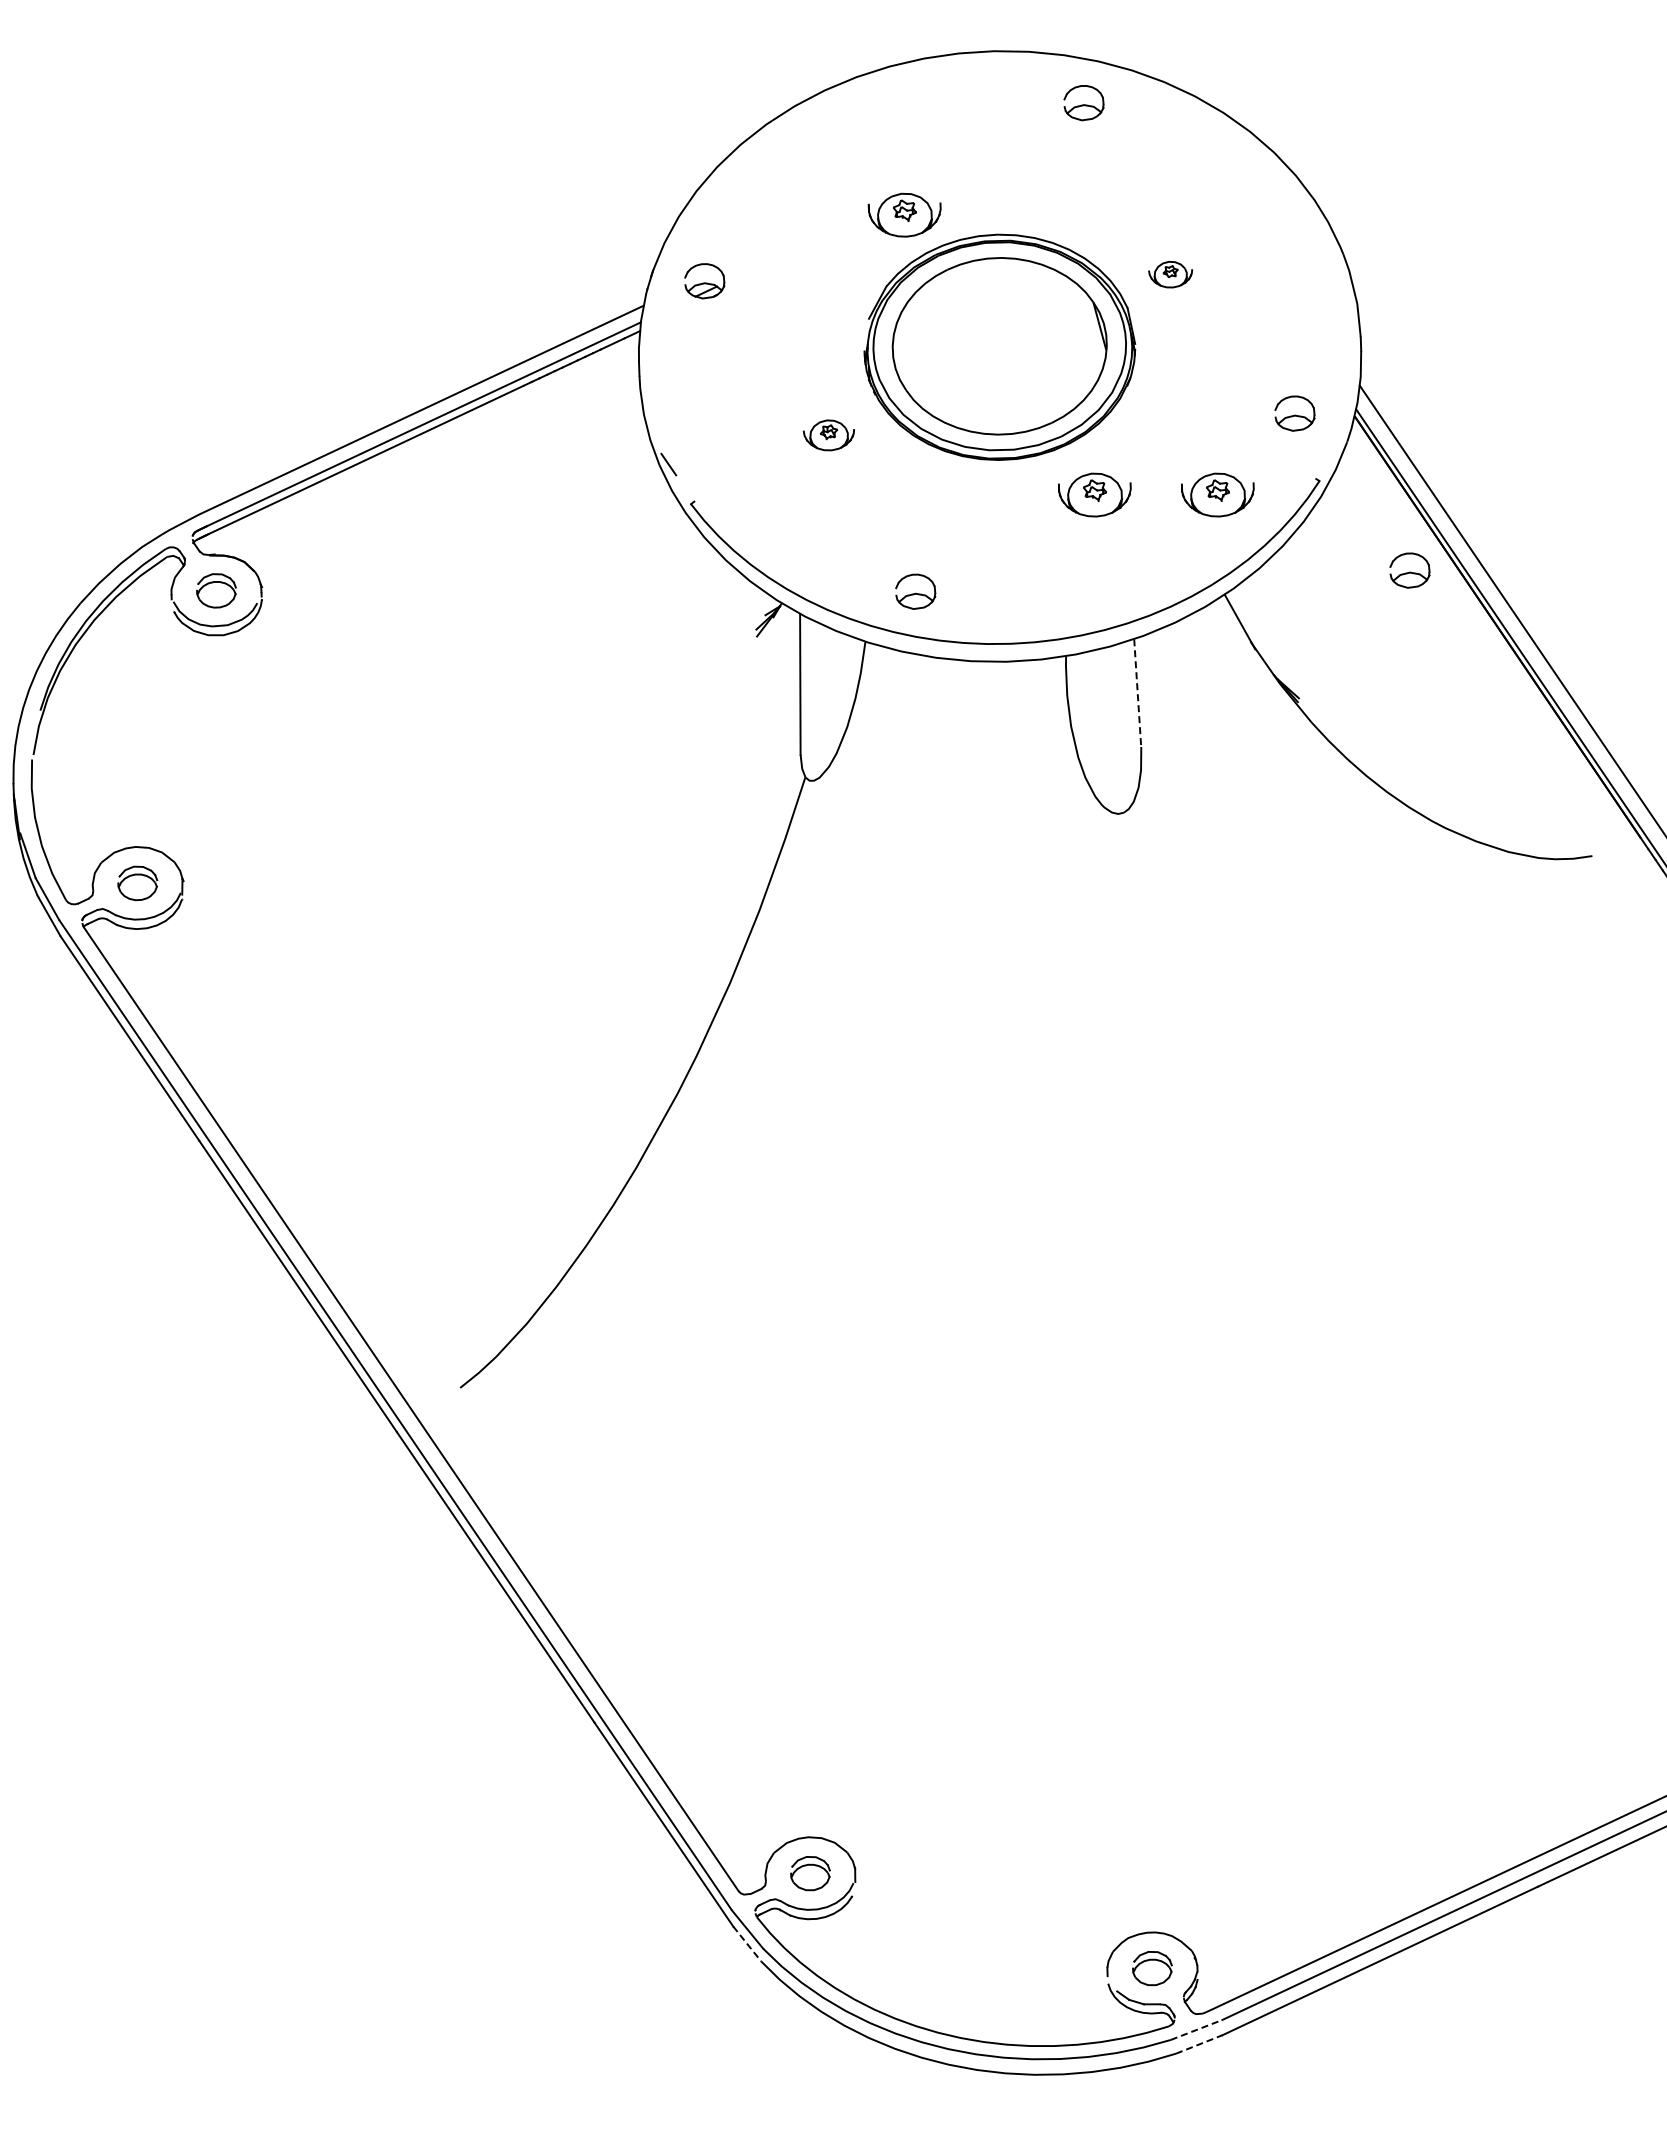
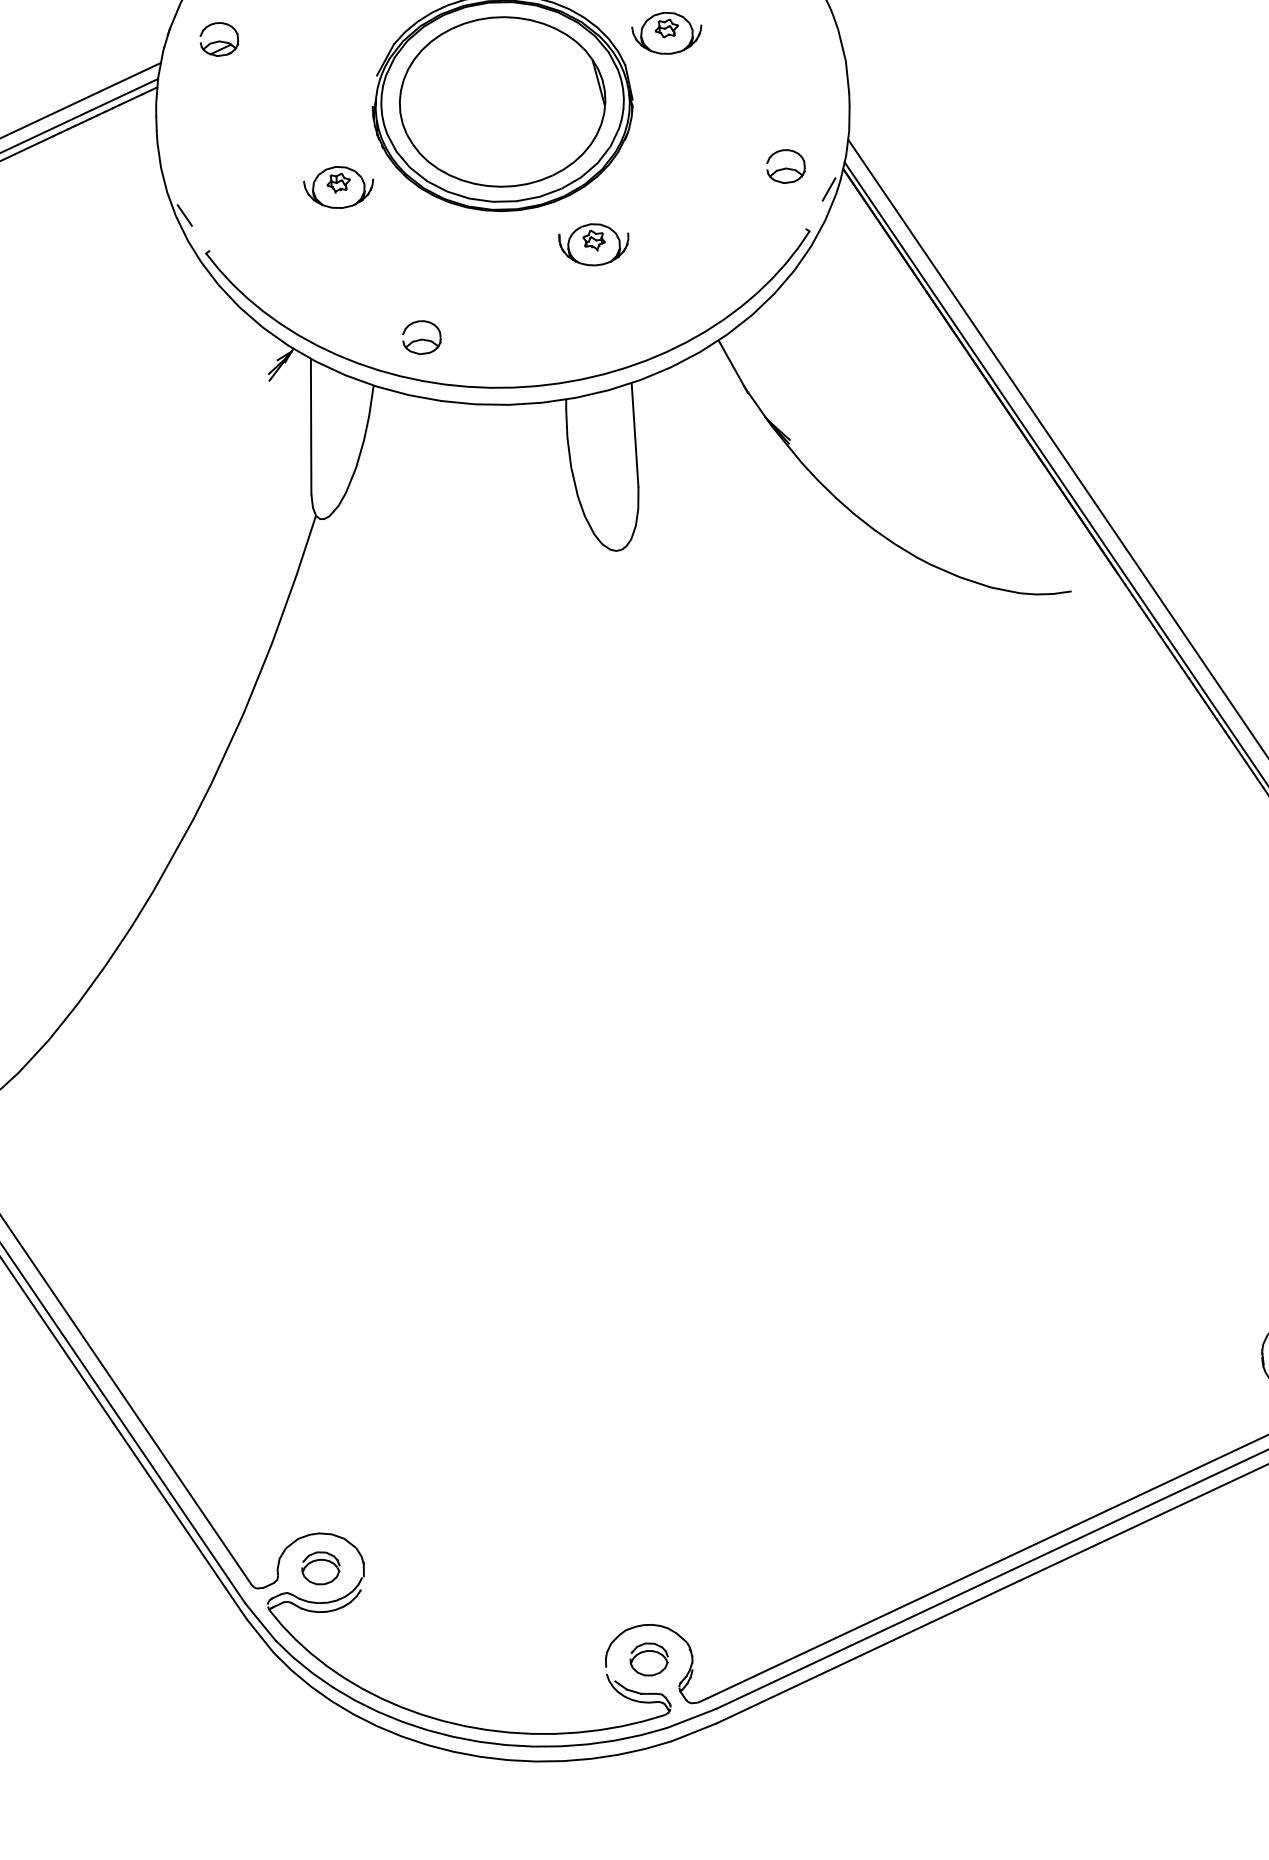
part: (1170, 274) -> (666, 33), size x1.67
part: (828, 435) -> (338, 187), size x1.43
line: (1339, 437) -> (828, 189), added
part: (1217, 494) -> (711, 244), removed
part: (1409, 570) -> (896, 317), removed
line: (1137, 693) -> (634, 435), dashed -> solid
line: (747, 1944) -> (260, 1636), dashed -> solid
line: (1196, 2030) -> (691, 1718), dashed -> solid
line: (1199, 2044) -> (694, 1732), dashed -> solid

